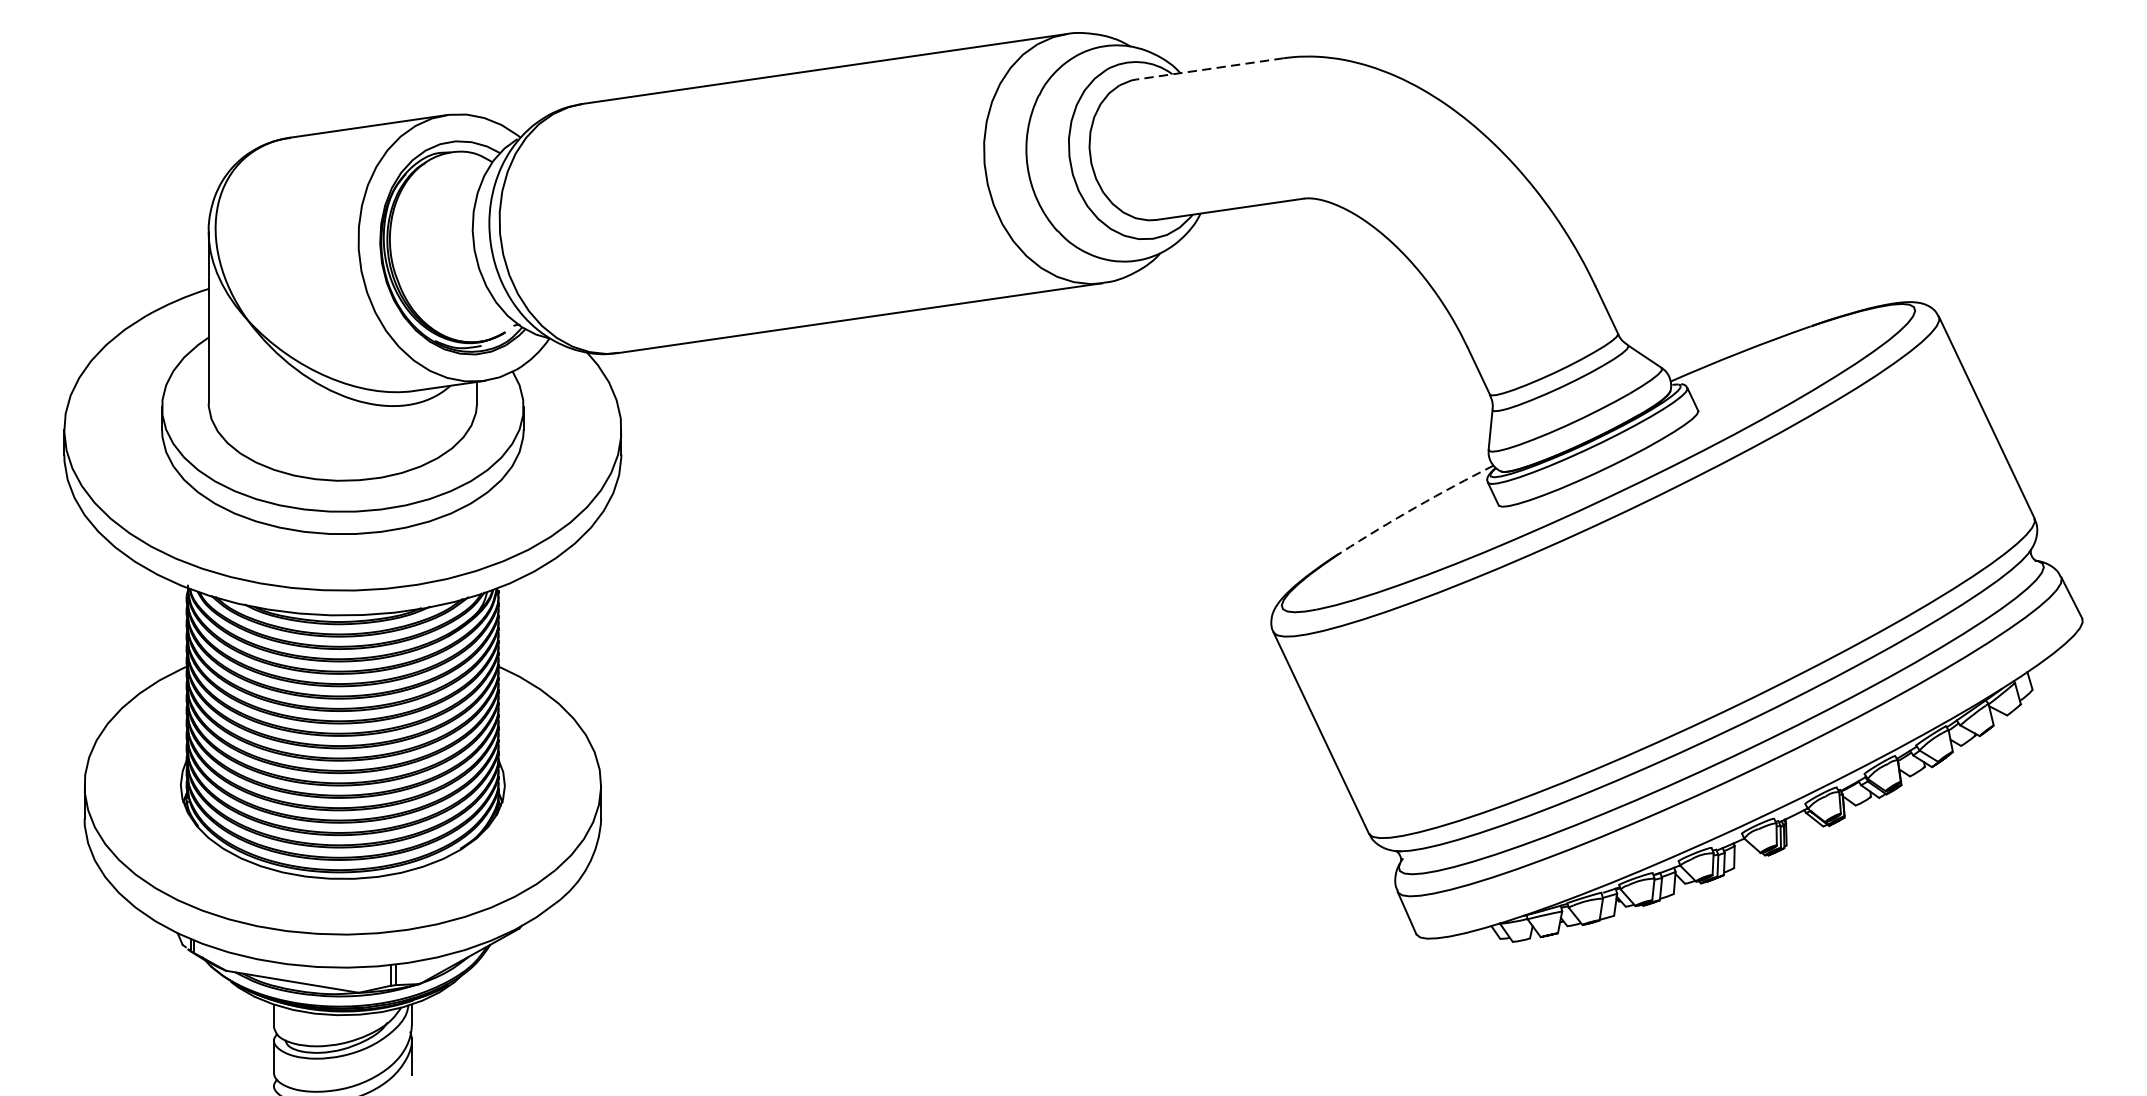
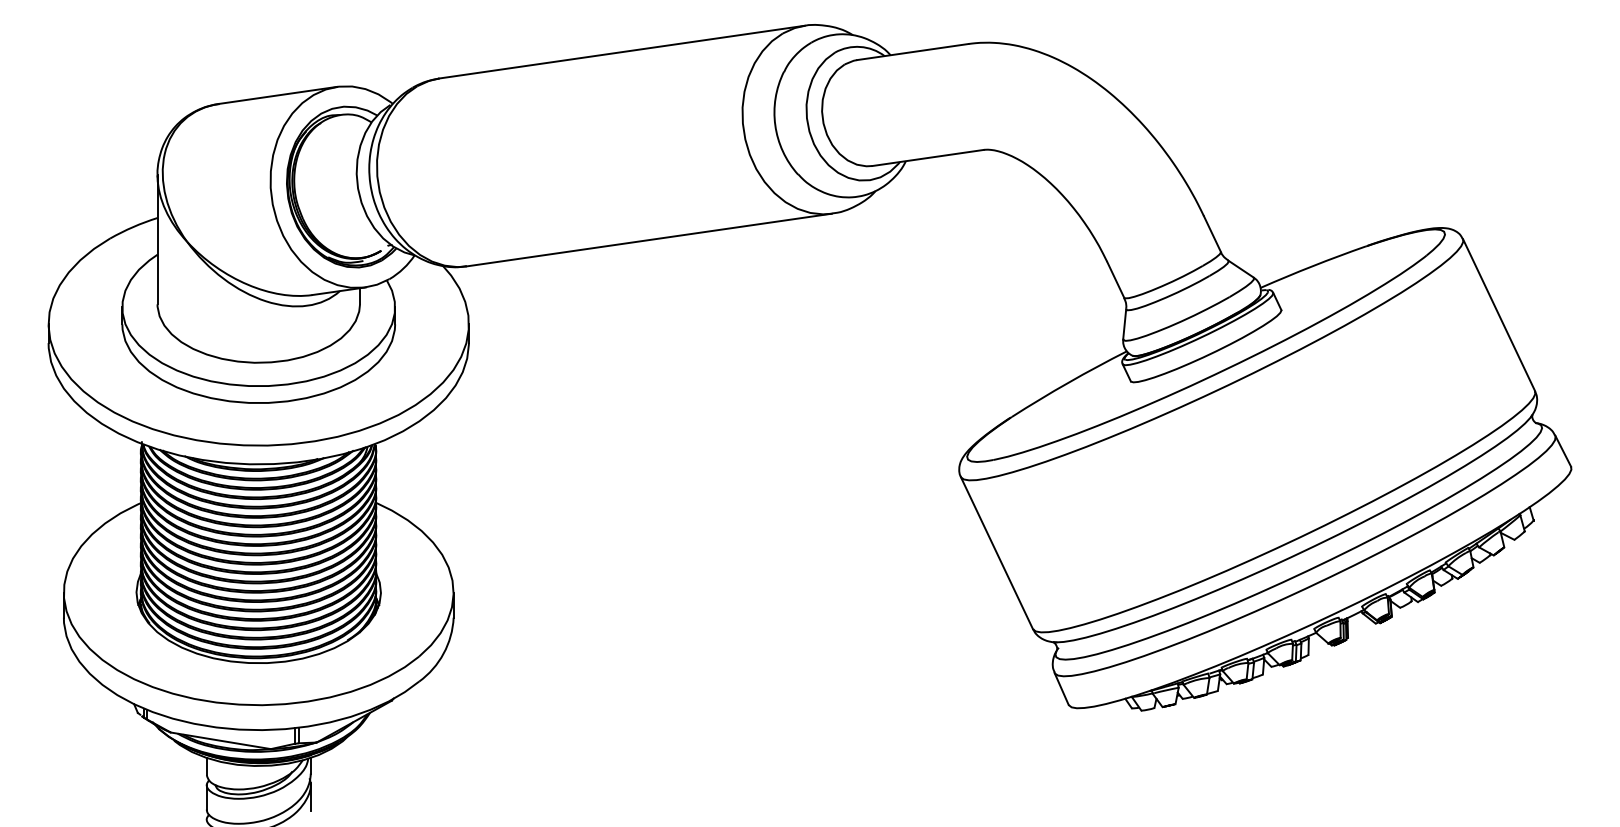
line: (1209, 69) -> (912, 52), dashed -> solid
arc: (1416, 506) -> (1068, 382), dashed -> solid

